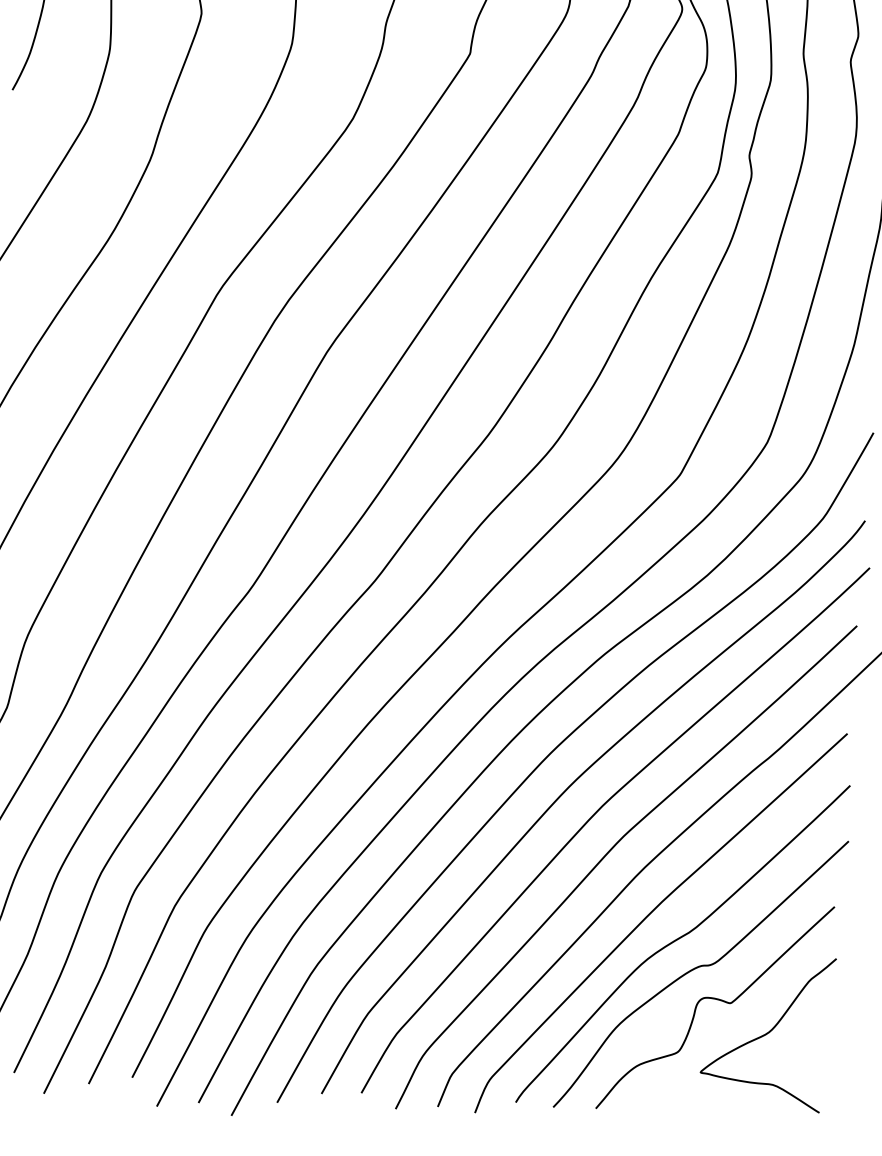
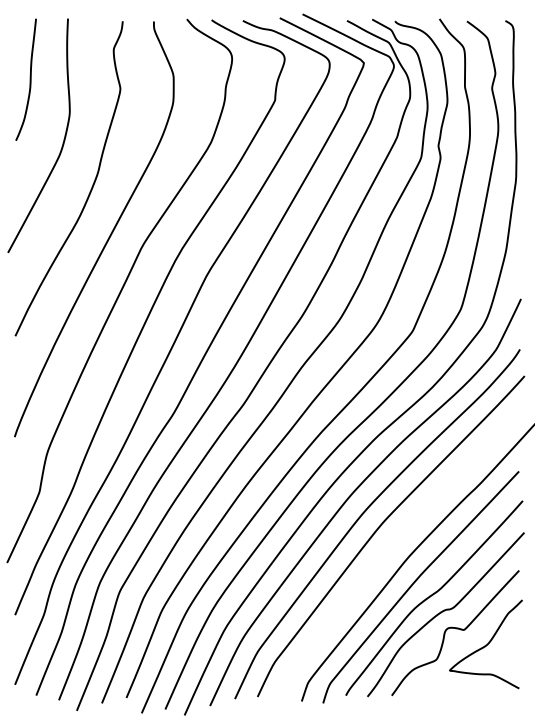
curve: (610, 852) -> (389, 549), removed

